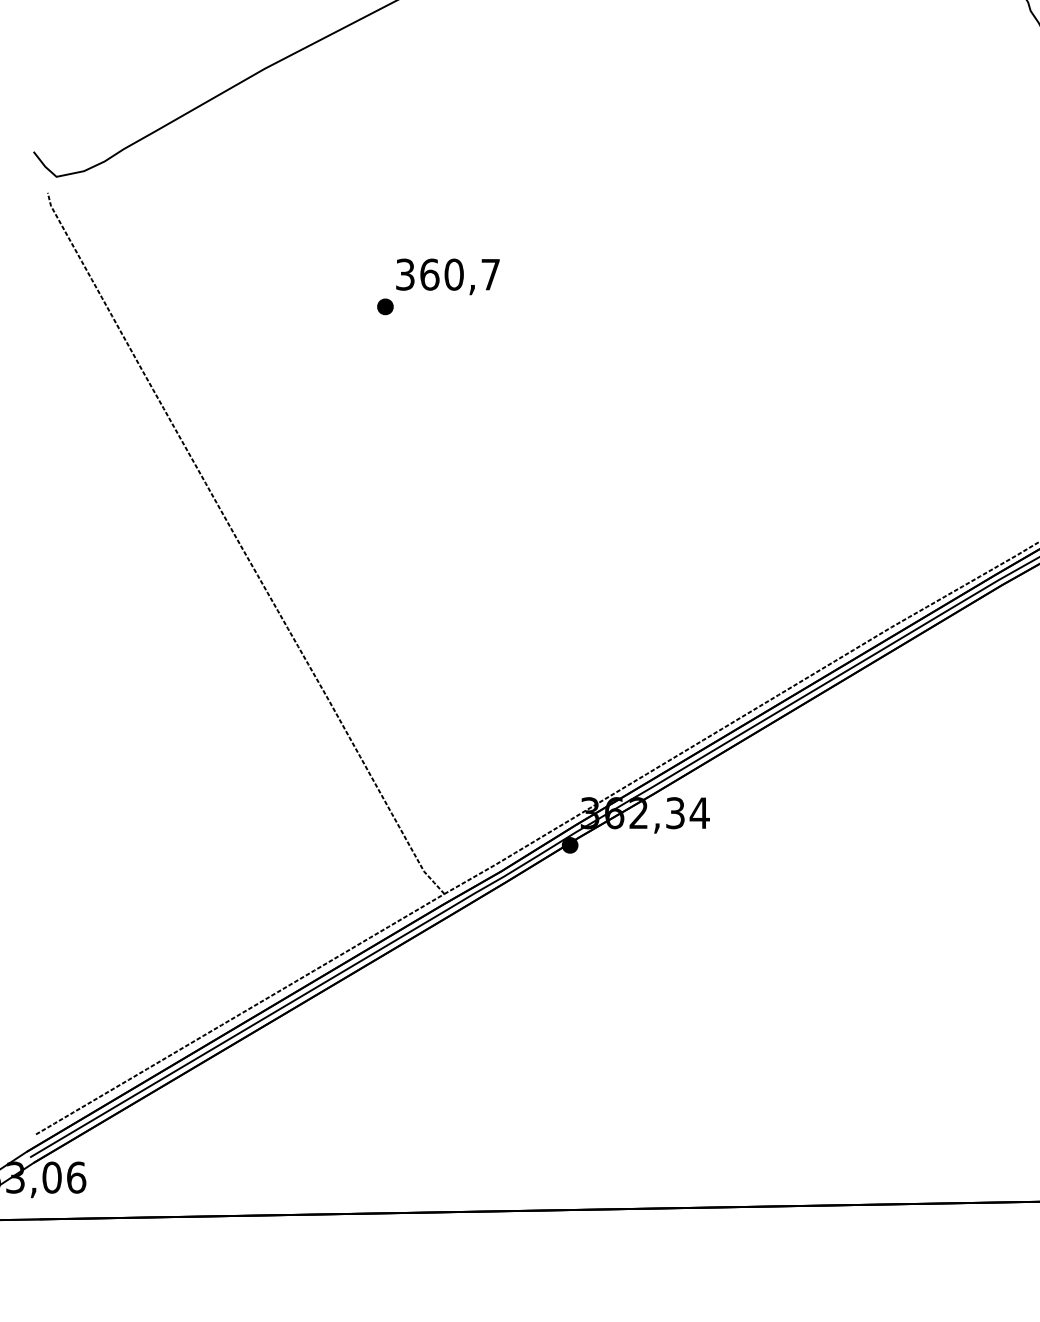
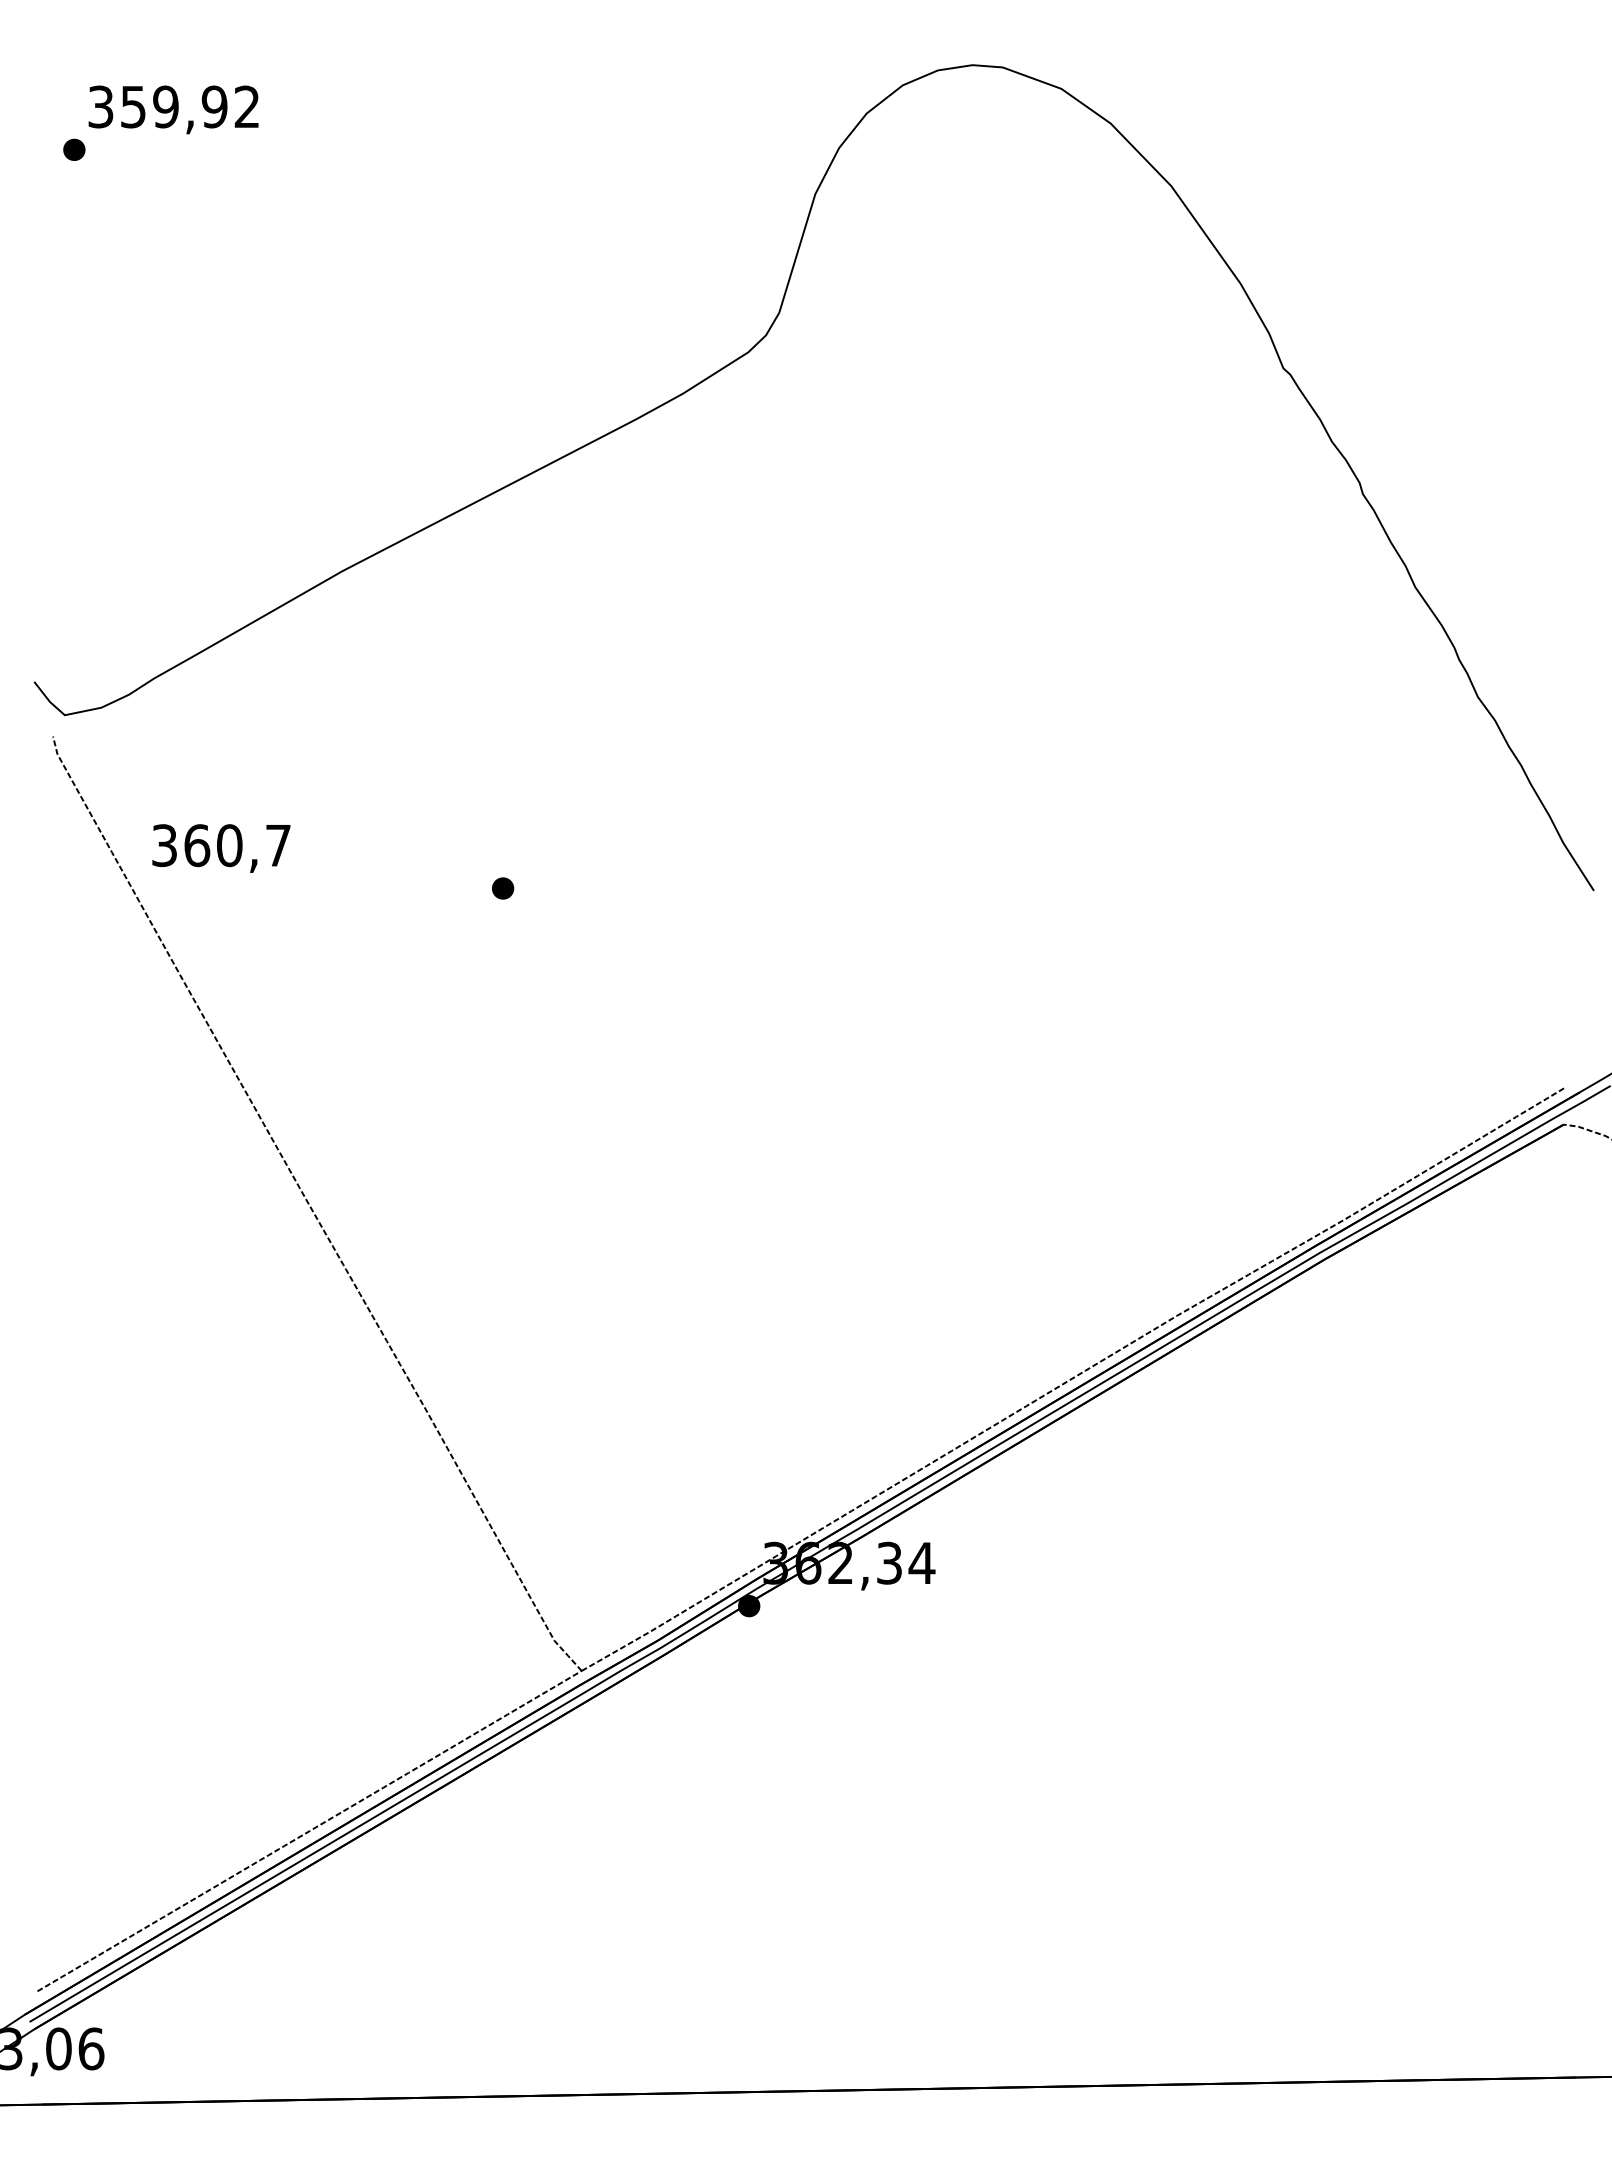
text: (448, 276) -> (221, 848), moved

